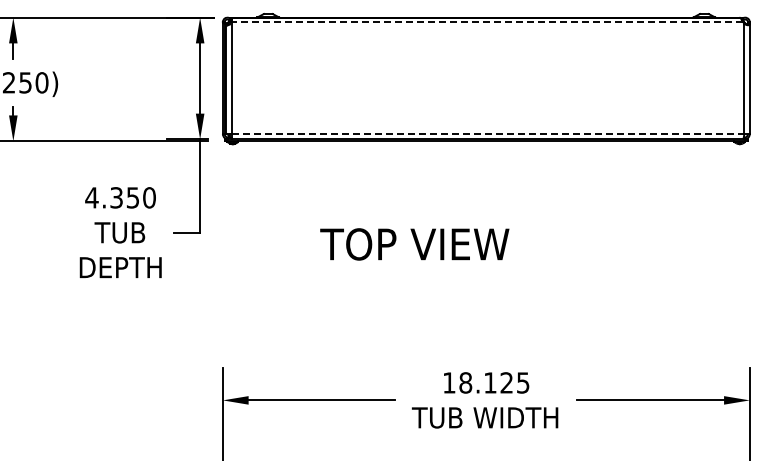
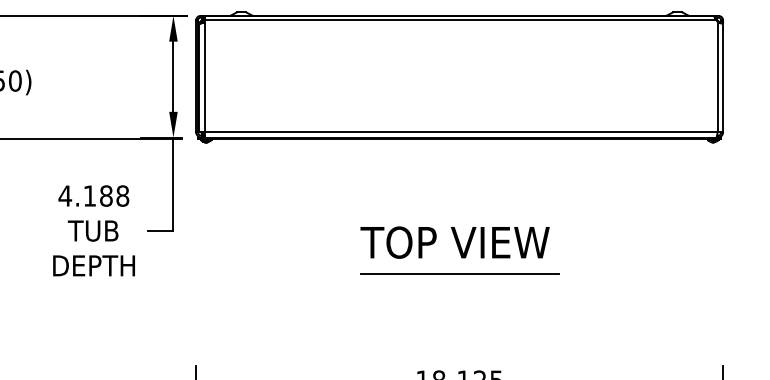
line: (487, 22) -> (460, 20), dashed -> solid
line: (488, 133) -> (461, 131), dashed -> solid
text: (132, 197) -> (105, 195), 4.350 -> 4.188
text: (414, 244) -> (454, 242), moved
line: (485, 274) -> (458, 272), added

